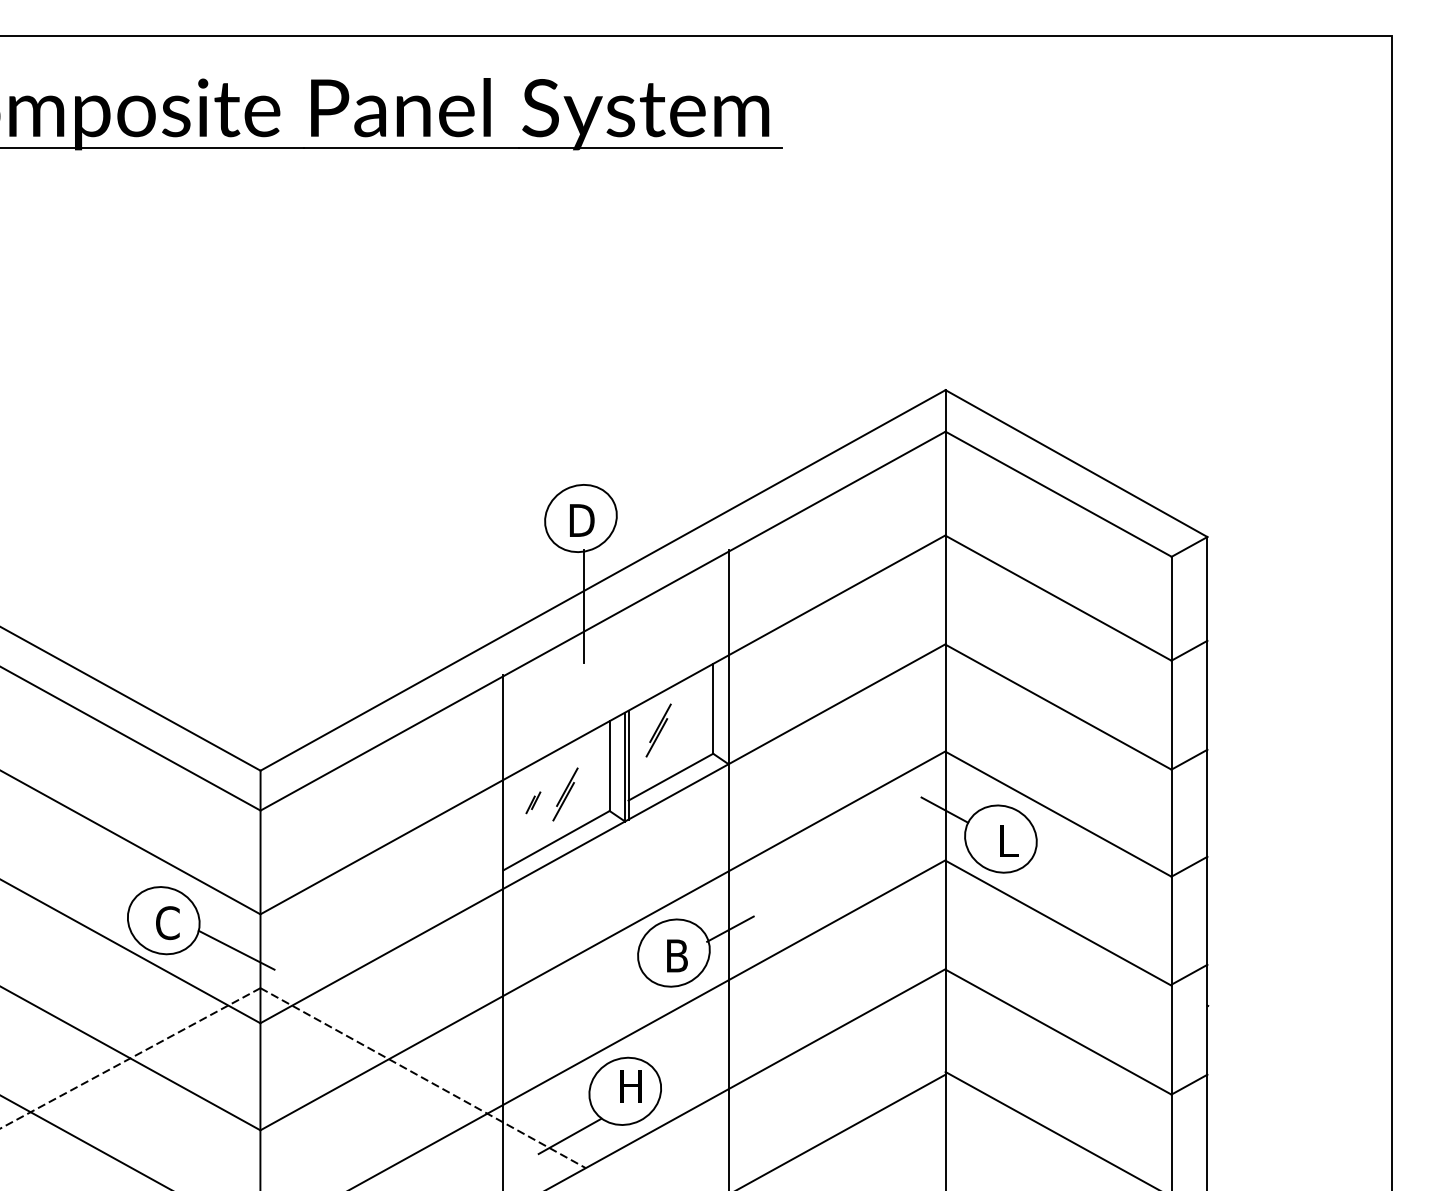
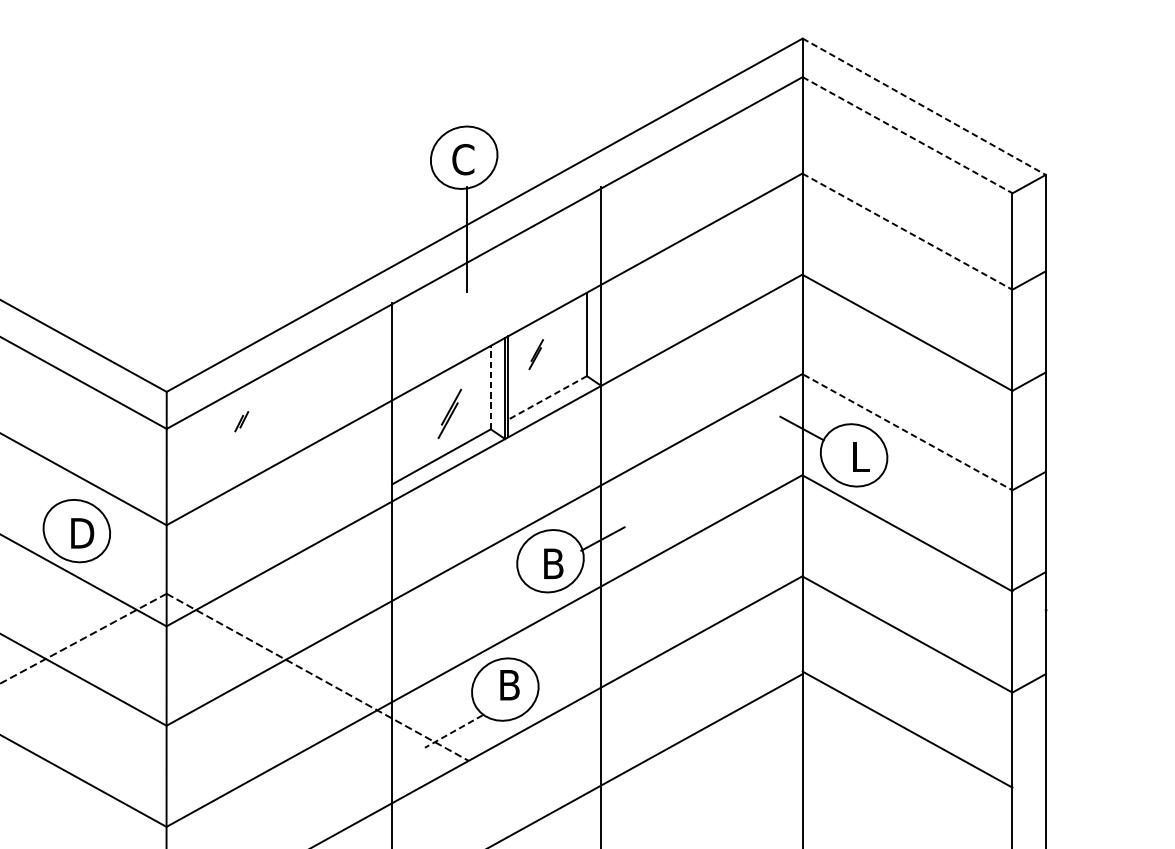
line: (1076, 463) -> (924, 106), solid -> dashed
line: (1059, 494) -> (908, 135), solid -> dashed
text: (581, 520) -> (464, 159), D -> C
line: (1058, 598) -> (907, 232), solid -> dashed
part: (658, 730) -> (536, 354), size x0.6
line: (609, 766) -> (490, 387), solid -> dashed
line: (670, 777) -> (547, 398), solid -> dashed
part: (533, 802) -> (241, 421), moved
line: (1059, 814) -> (908, 432), solid -> dashed
text: (169, 923) -> (82, 533), C -> D
line: (236, 949) -> (144, 557), removed
text: (630, 1086) -> (510, 685), H -> B
line: (569, 1136) -> (453, 731), solid -> dashed

